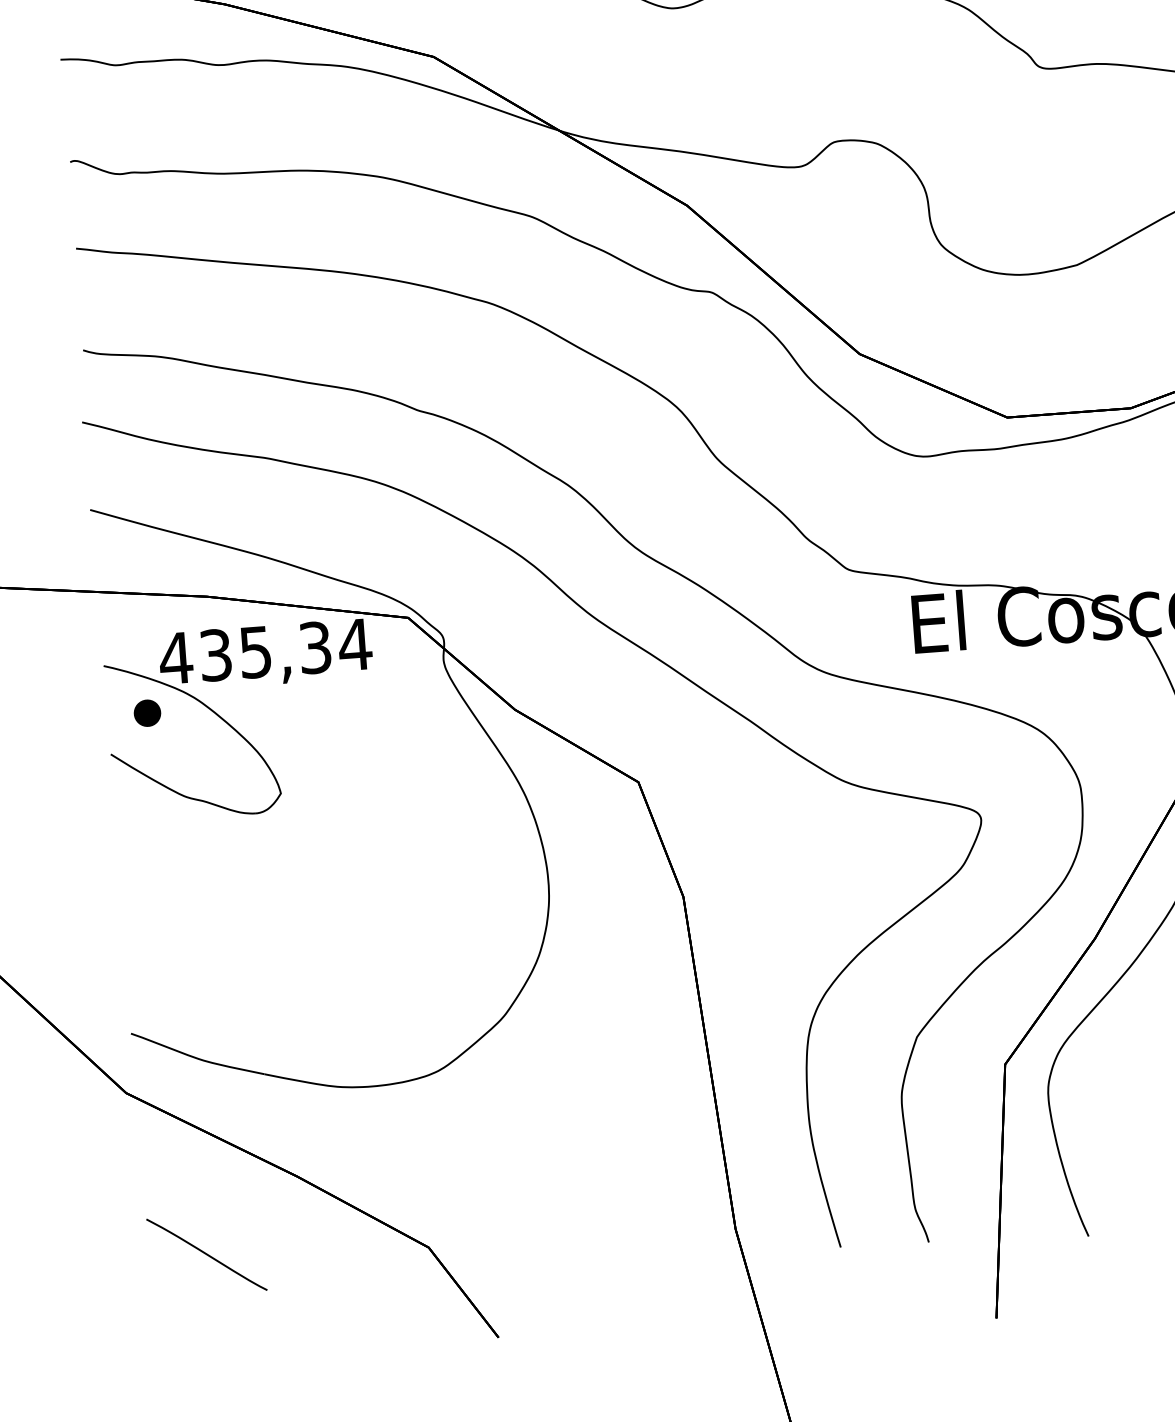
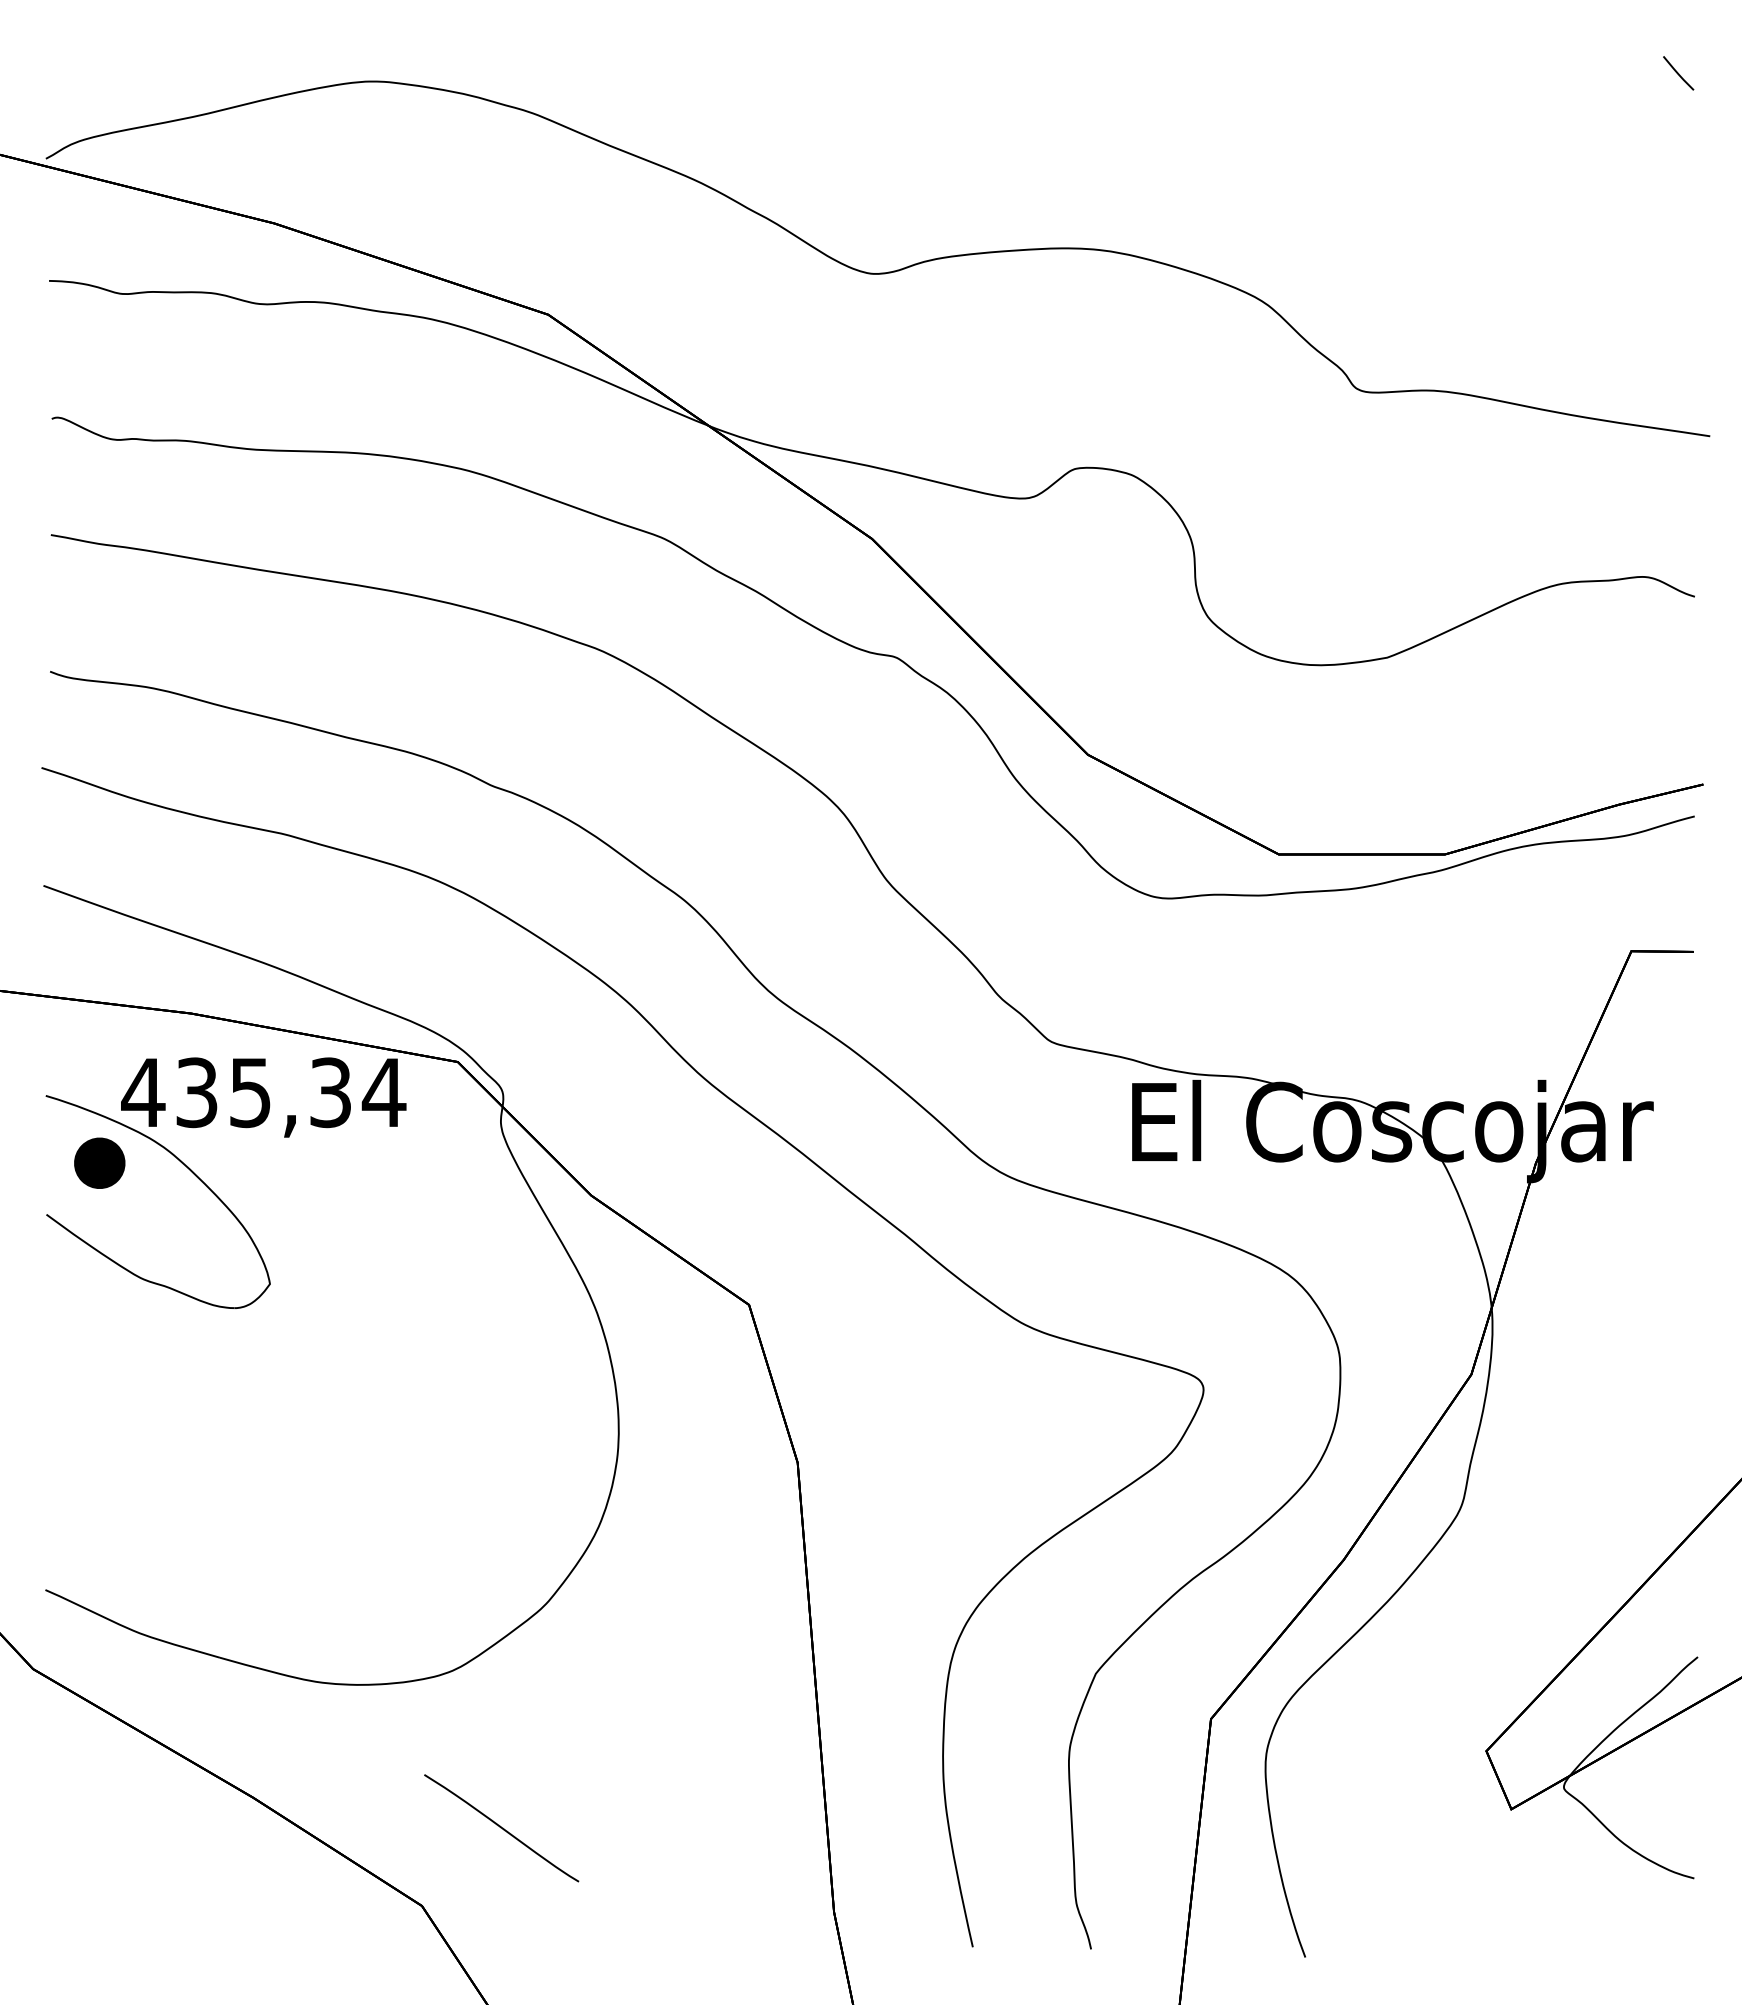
part: (147, 713) -> (99, 1163), size x1.4
curve: (206, 1254) -> (501, 1828), moved

